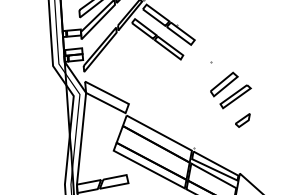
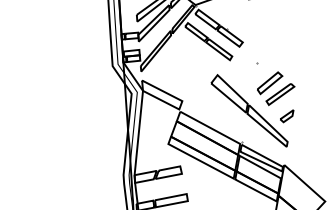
part: (201, 114) -> (249, 110), added

